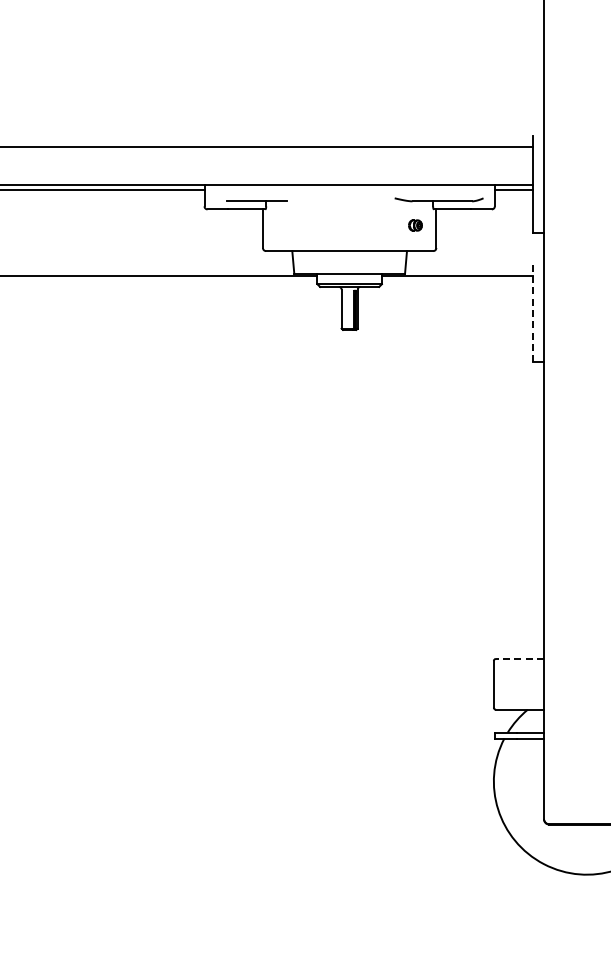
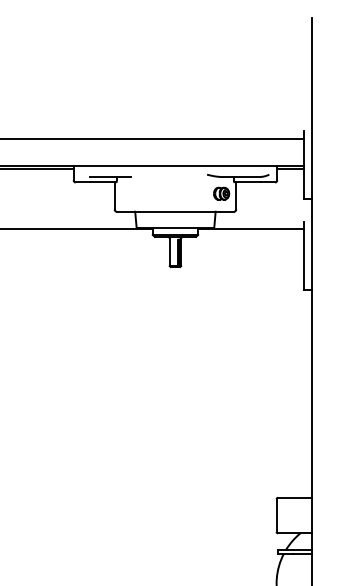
part: (415, 225) -> (221, 193), size x1.67
line: (533, 313) -> (304, 255), dashed -> solid
line: (519, 658) -> (294, 497), dashed -> solid

